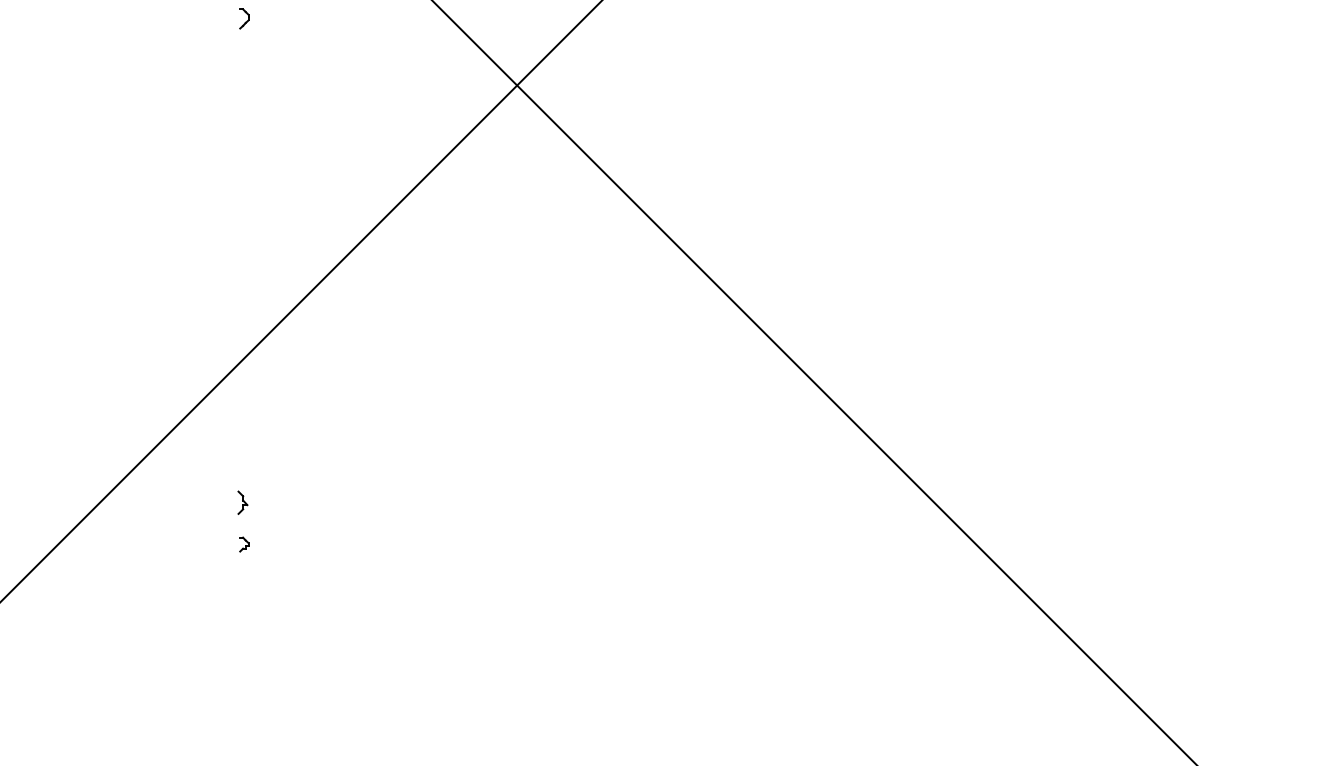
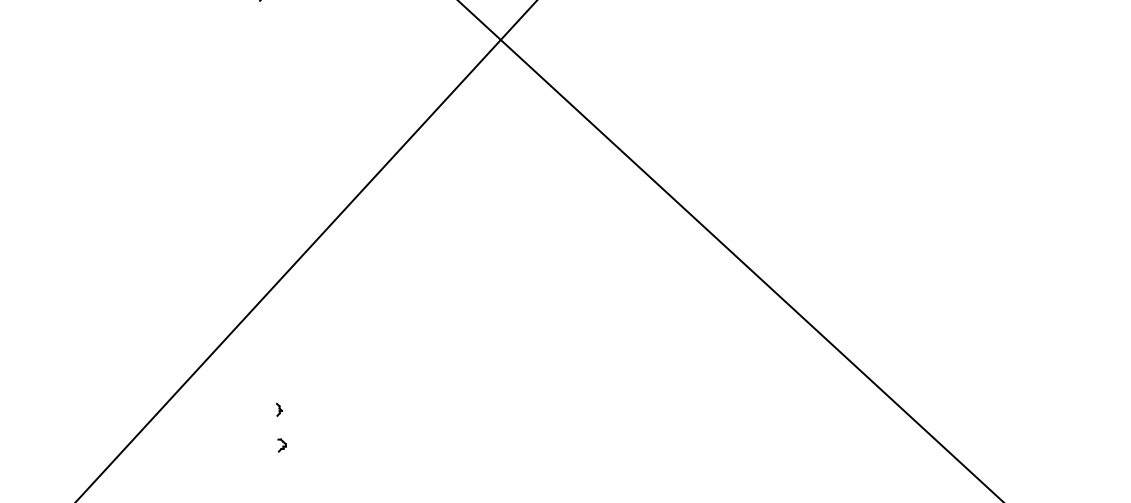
part: (242, 503) -> (279, 410), size x0.62

